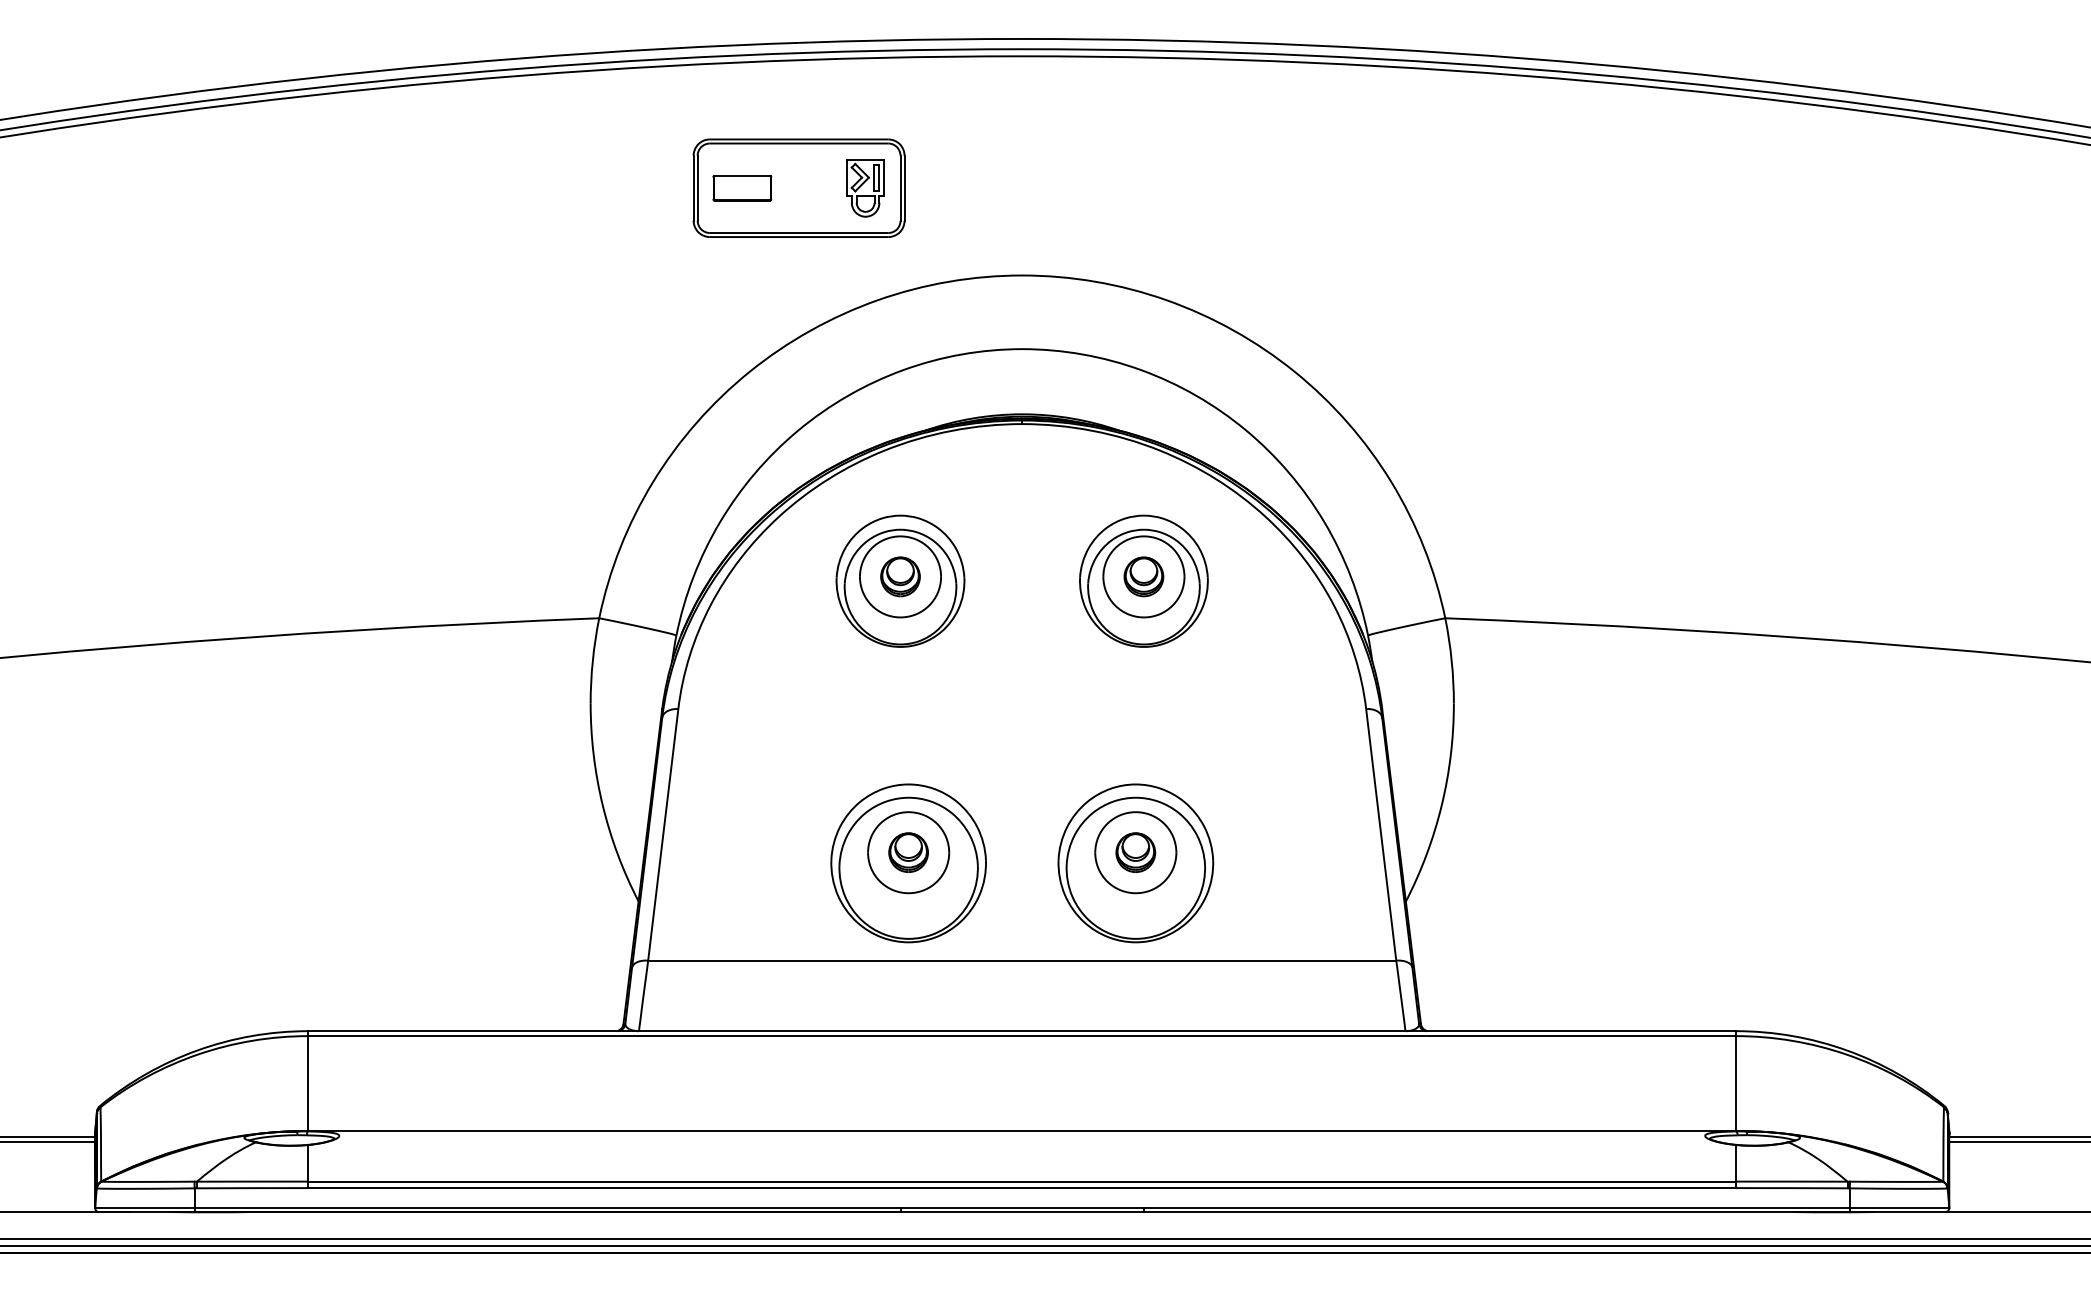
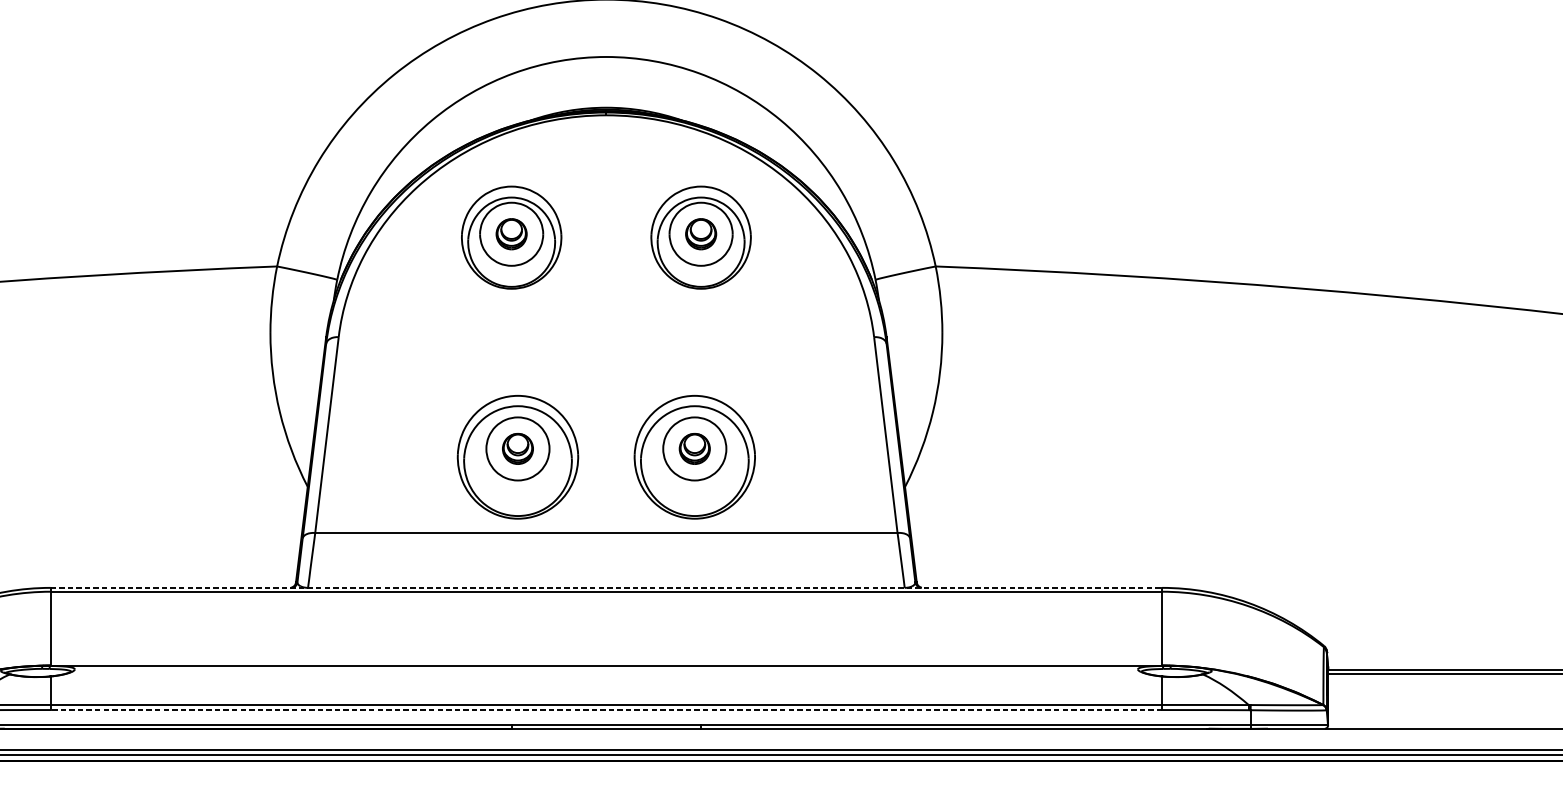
line: (1022, 1031) -> (606, 588), solid -> dashed
line: (1021, 1188) -> (605, 710), solid -> dashed

